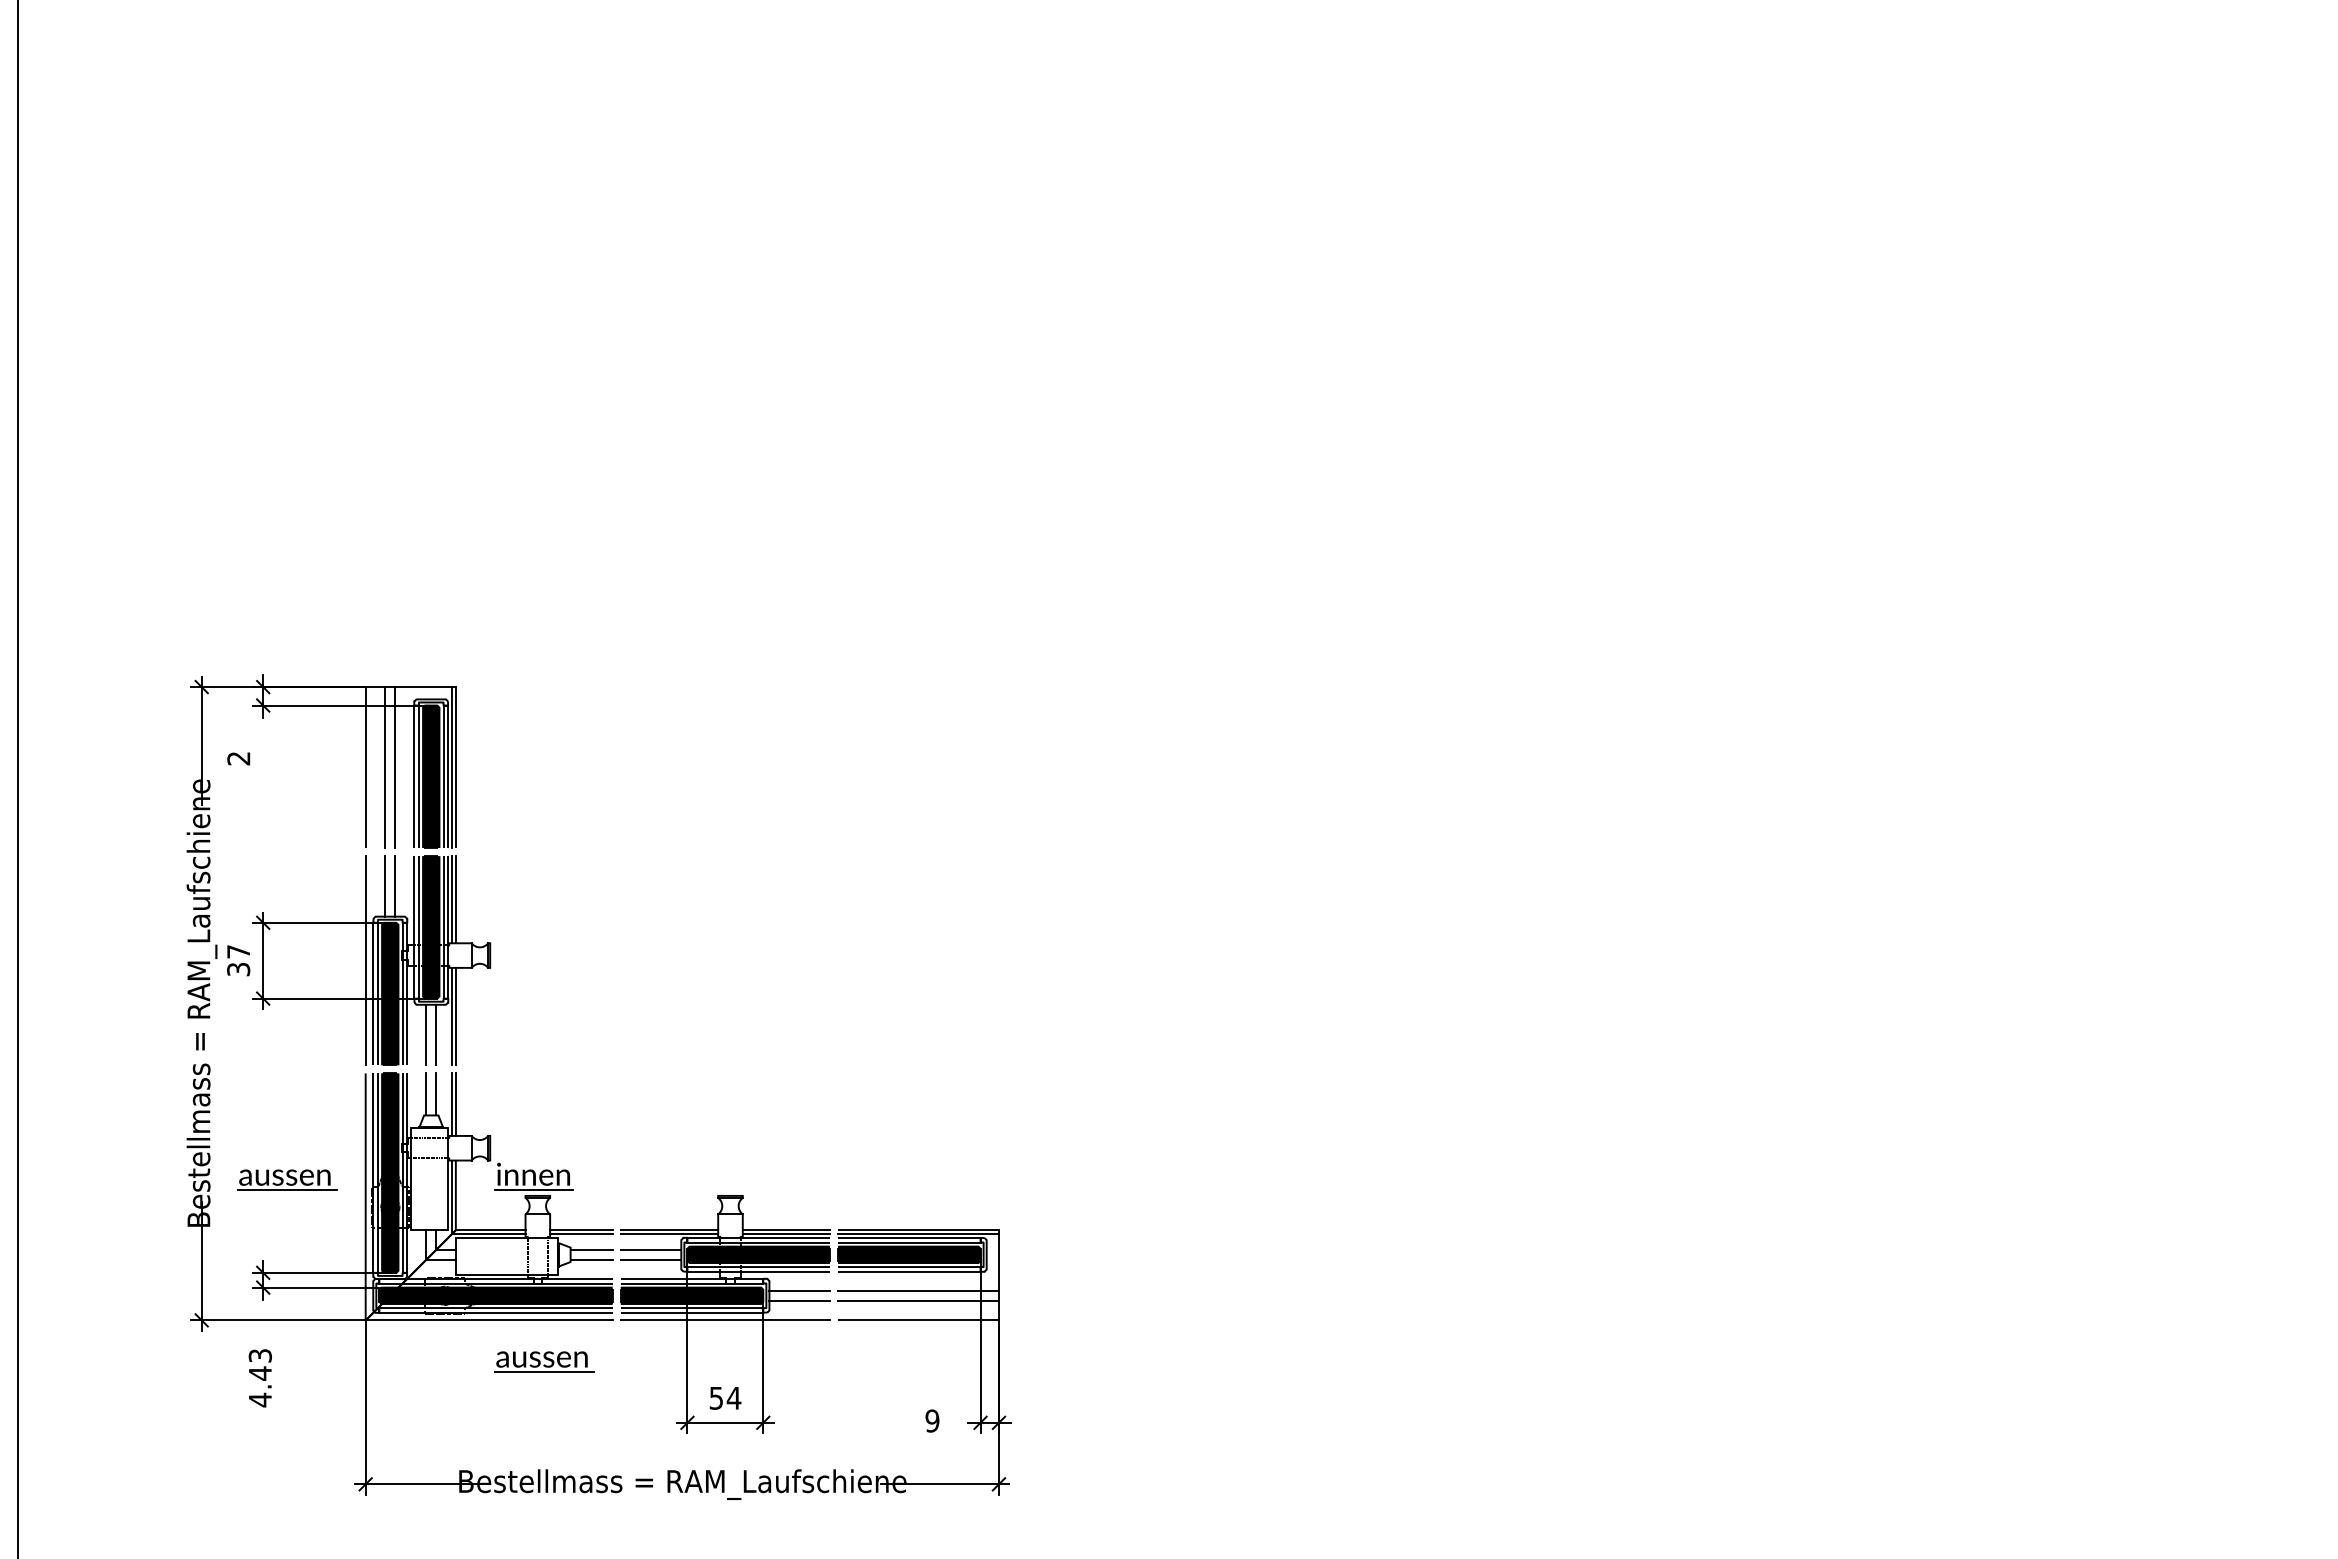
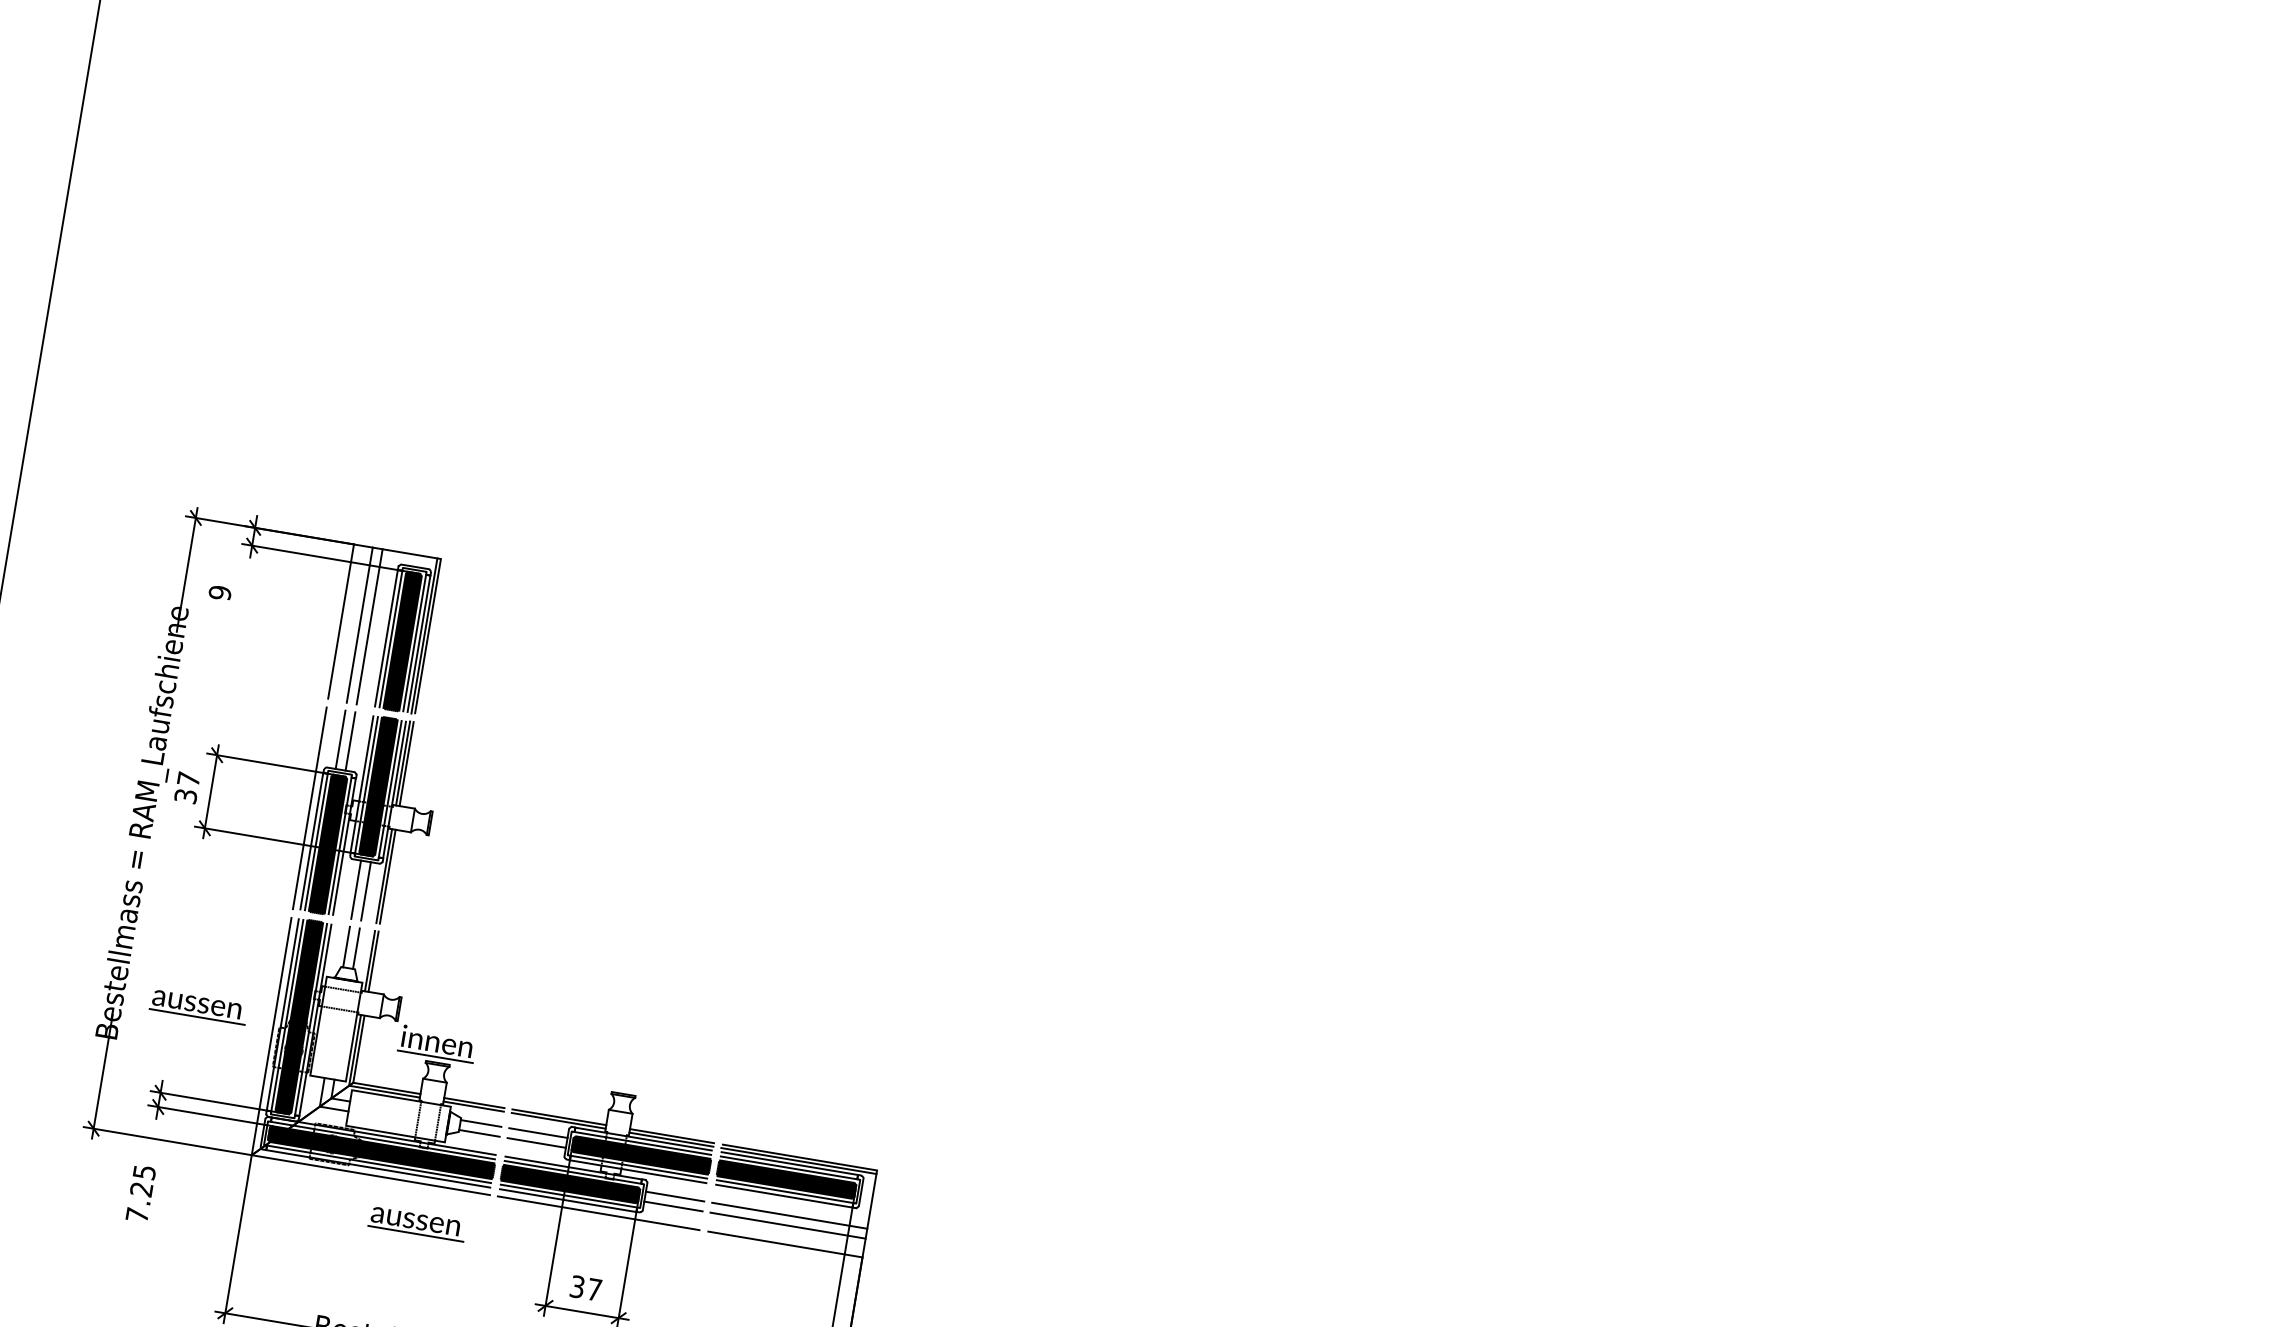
text: (238, 758) -> (219, 592), 2 -> 9
text: (259, 1378) -> (140, 1194), 4.43 -> 7.25
text: (725, 1397) -> (586, 1287), 54 -> 37

